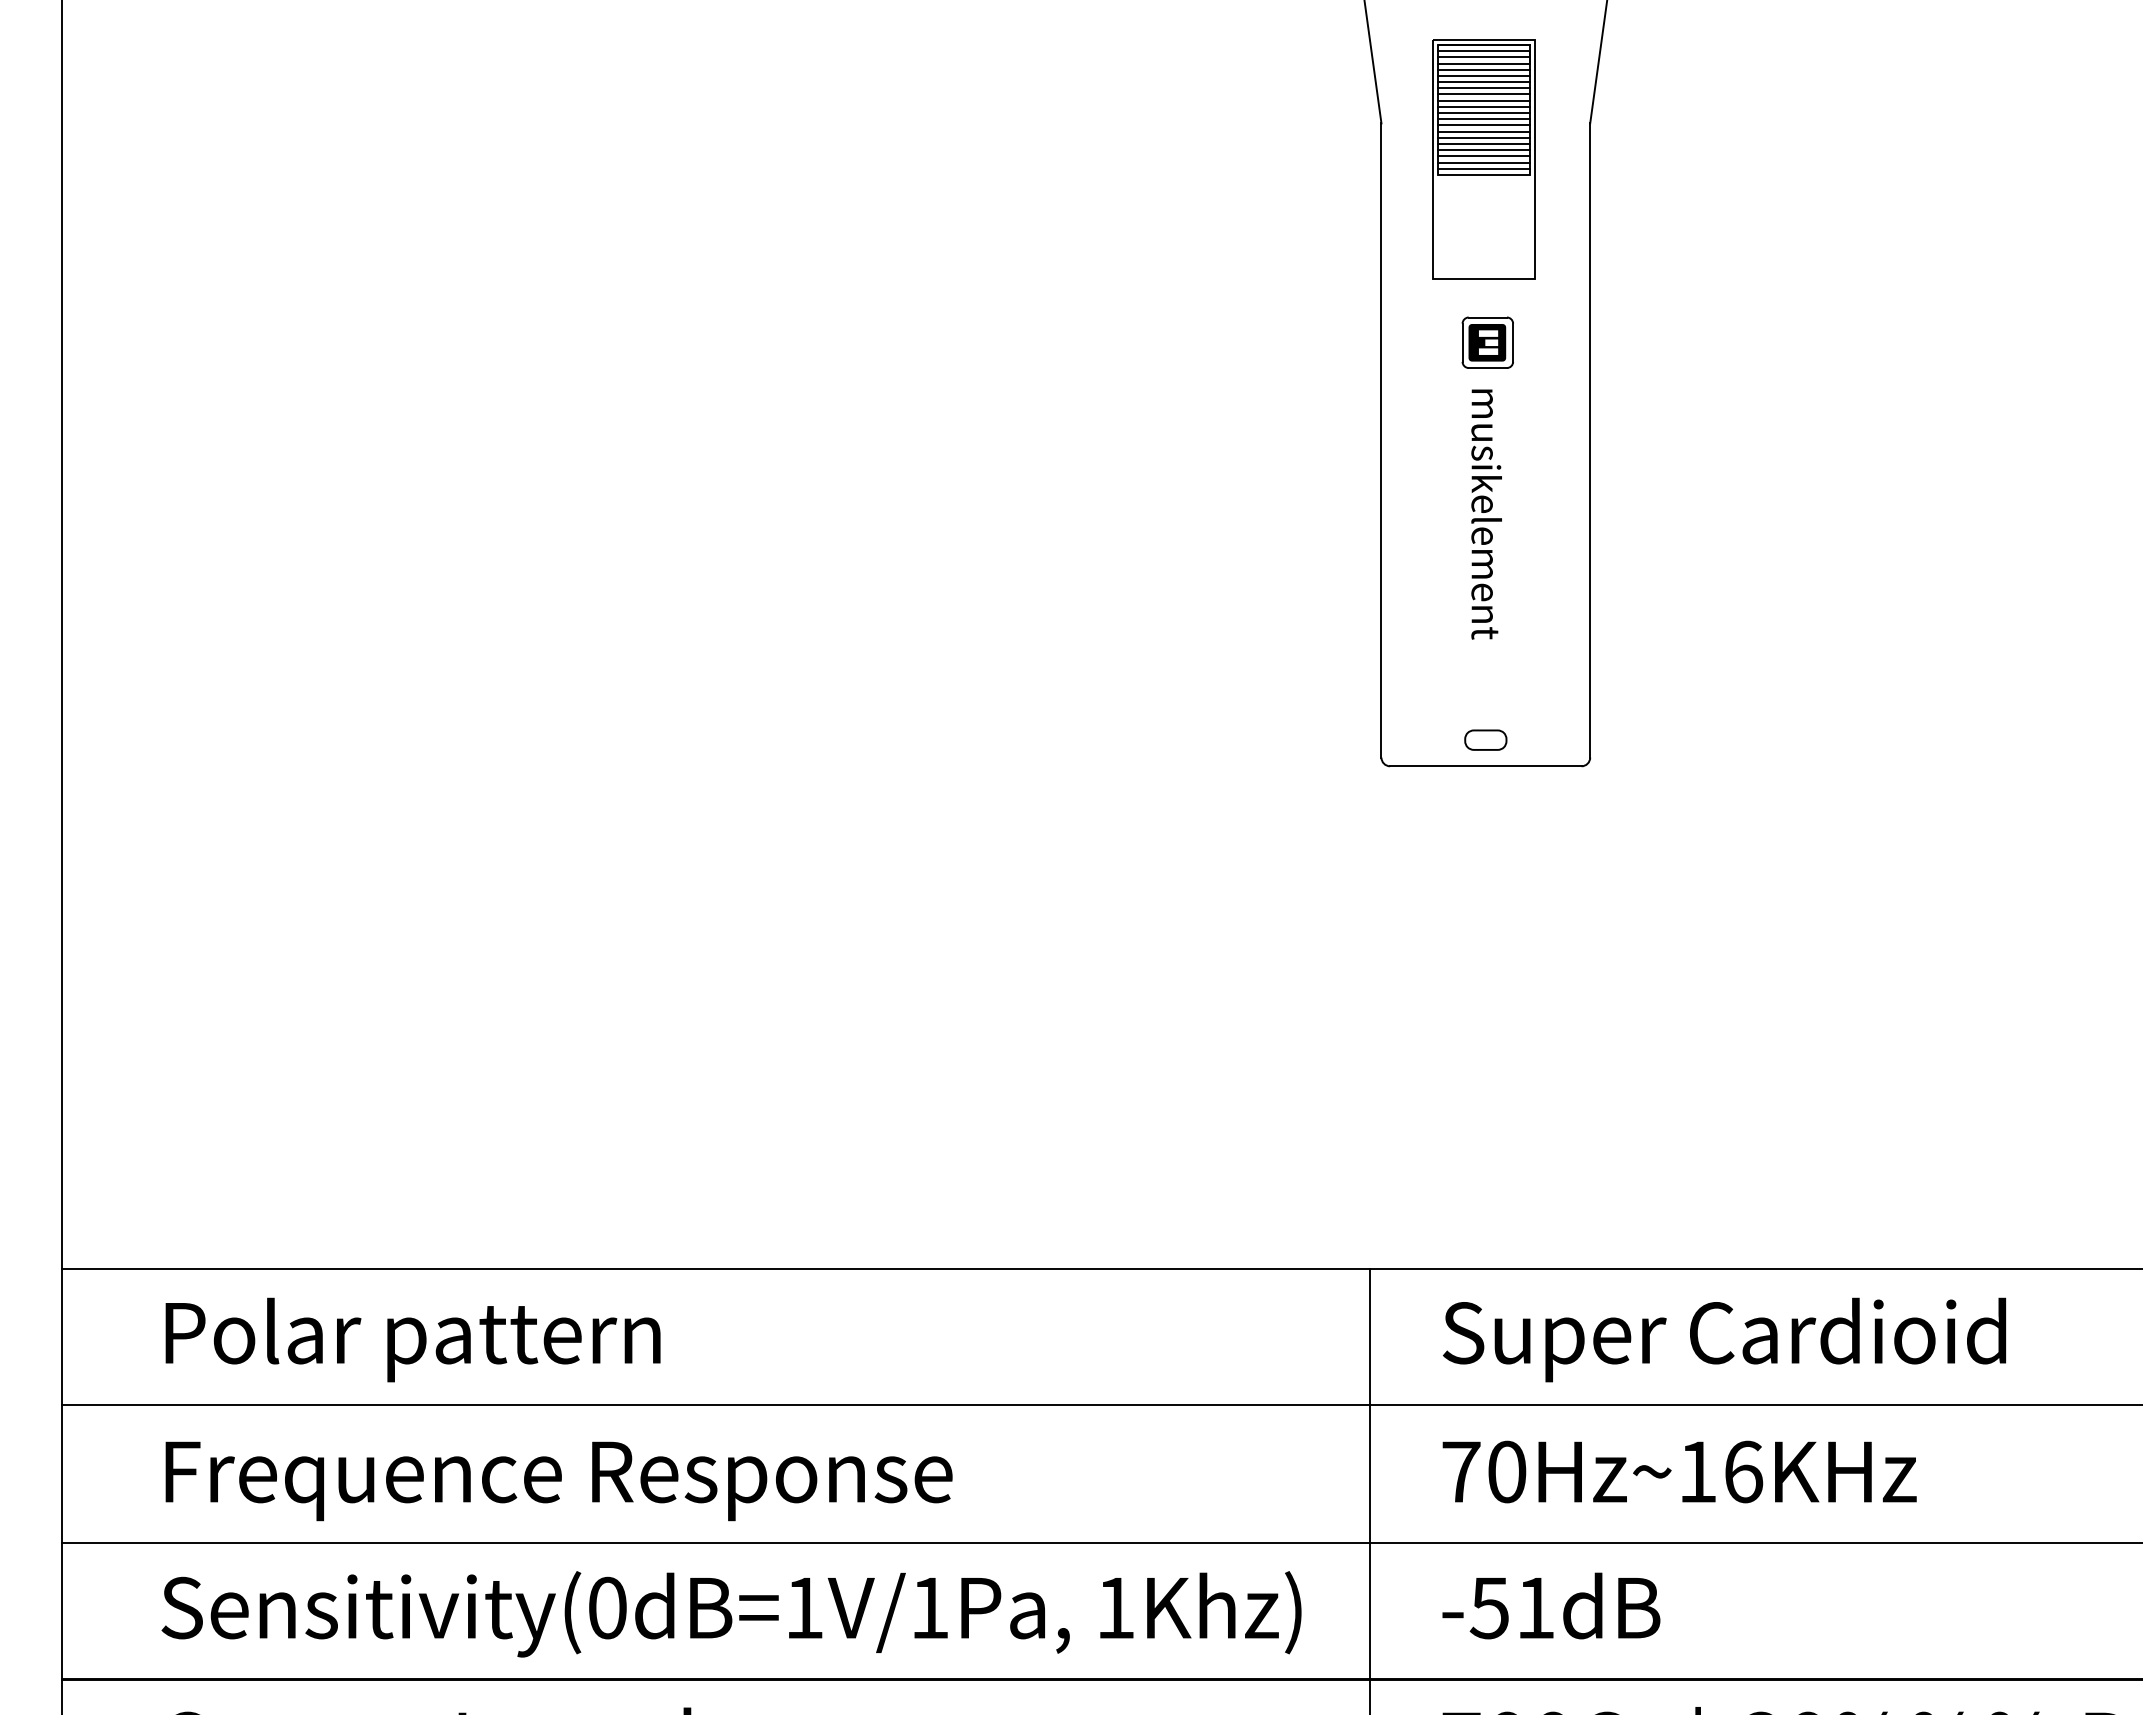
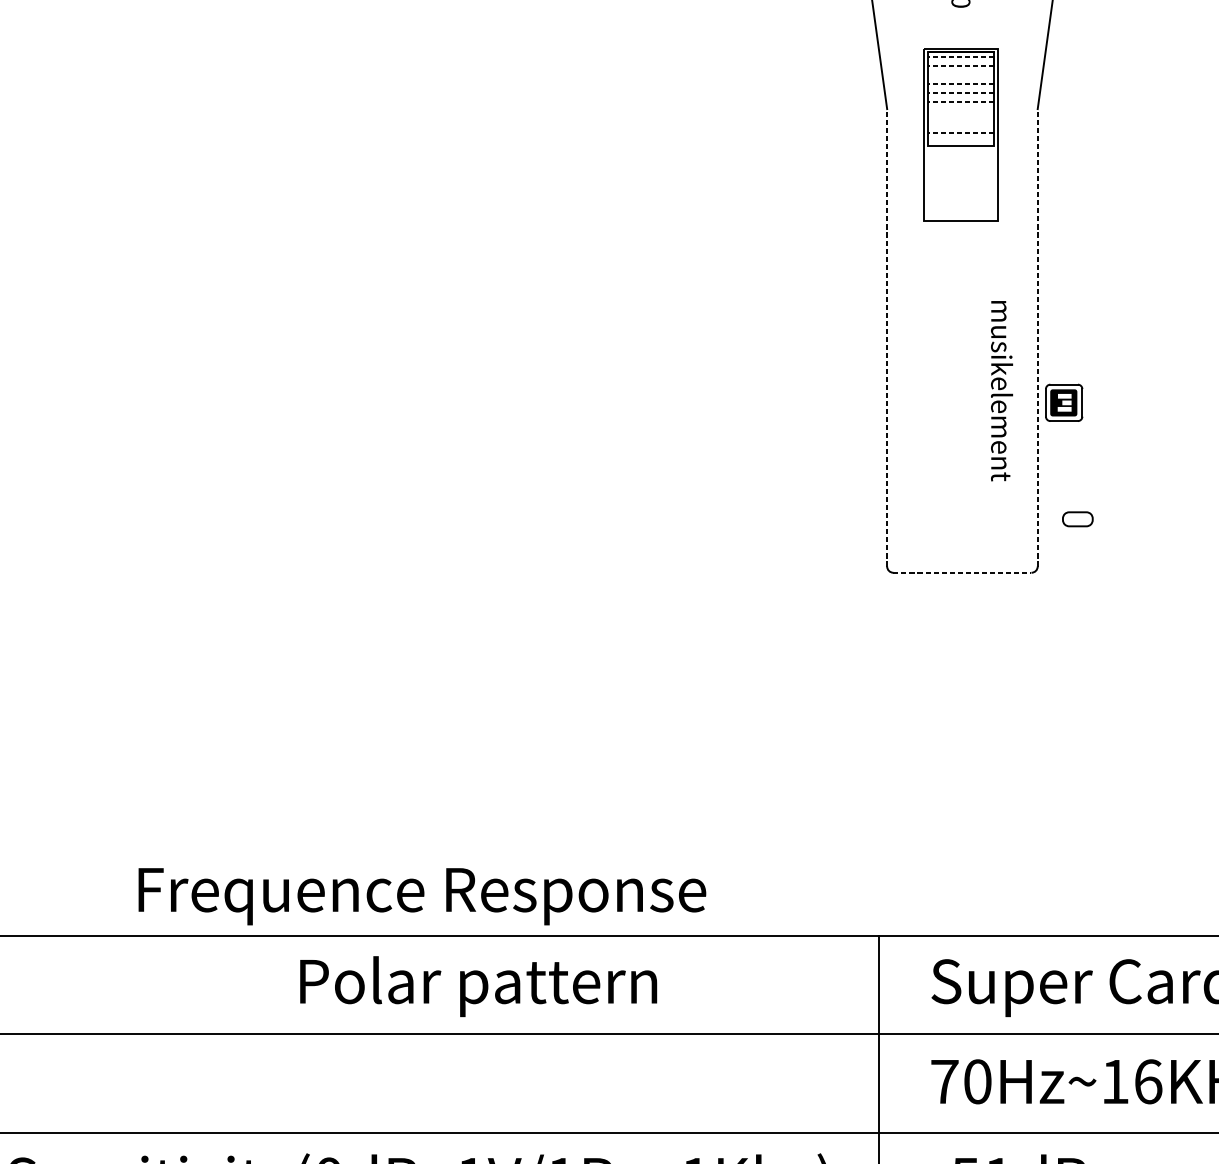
line: (1483, 51) -> (960, 57), solid -> dashed
line: (1483, 57) -> (960, 61), removed
line: (1483, 63) -> (960, 65), solid -> dashed
line: (1483, 69) -> (960, 70), removed
line: (1483, 75) -> (960, 74), removed
line: (1483, 82) -> (960, 79), removed
line: (1483, 88) -> (960, 83), solid -> dashed
line: (1483, 94) -> (960, 88), removed
line: (1483, 100) -> (960, 92), solid -> dashed
line: (1483, 106) -> (960, 96), removed
line: (1483, 113) -> (960, 101), solid -> dashed
line: (1483, 119) -> (960, 106), removed
line: (1483, 125) -> (960, 110), removed
line: (1483, 131) -> (960, 114), removed
line: (1483, 137) -> (960, 119), removed
line: (1483, 143) -> (960, 123), removed
line: (1483, 150) -> (960, 128), removed
line: (1483, 156) -> (960, 132), solid -> dashed
line: (1483, 162) -> (960, 137), removed
line: (1483, 168) -> (960, 141), removed
part: (1487, 342) -> (1063, 402), moved
line: (1381, 440) -> (887, 337), solid -> dashed
line: (1590, 440) -> (1037, 337), solid -> dashed
text: (1486, 514) -> (1001, 391), moved
part: (1485, 739) -> (1077, 518), moved
line: (1485, 766) -> (962, 572), solid -> dashed
text: (412, 1339) -> (478, 986), moved
text: (558, 1481) -> (421, 896), moved

